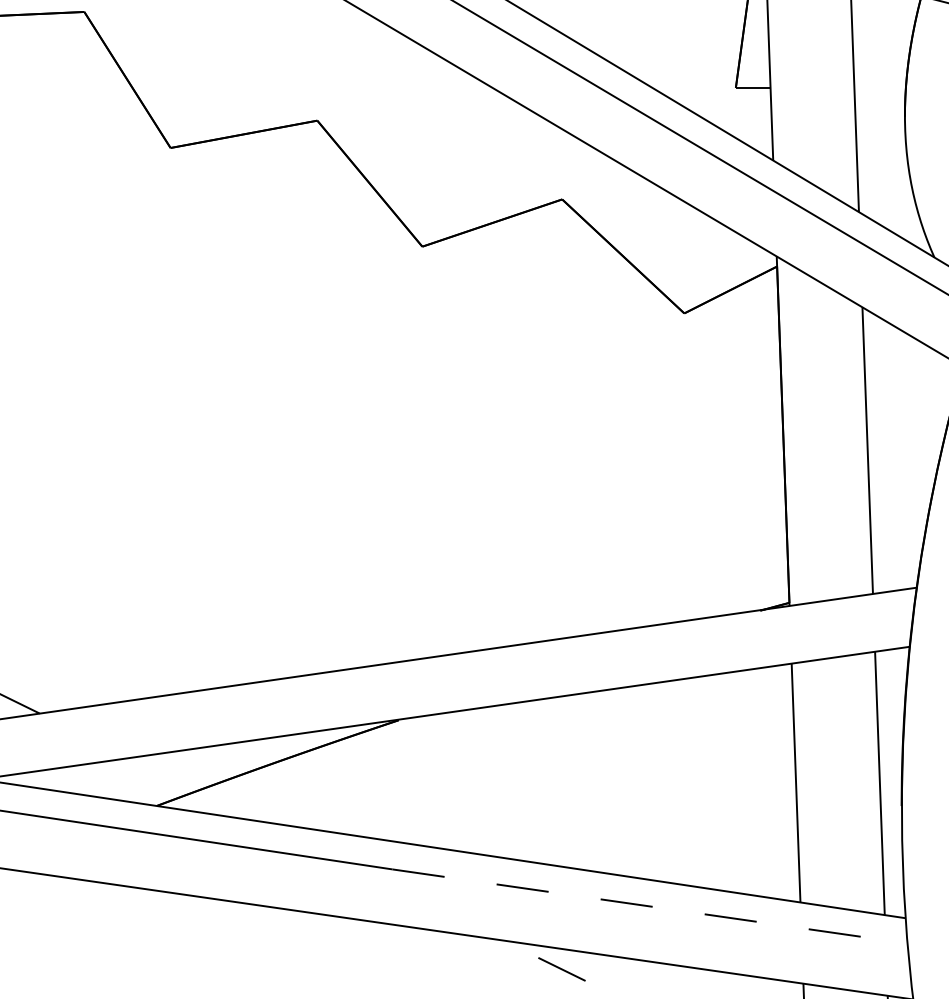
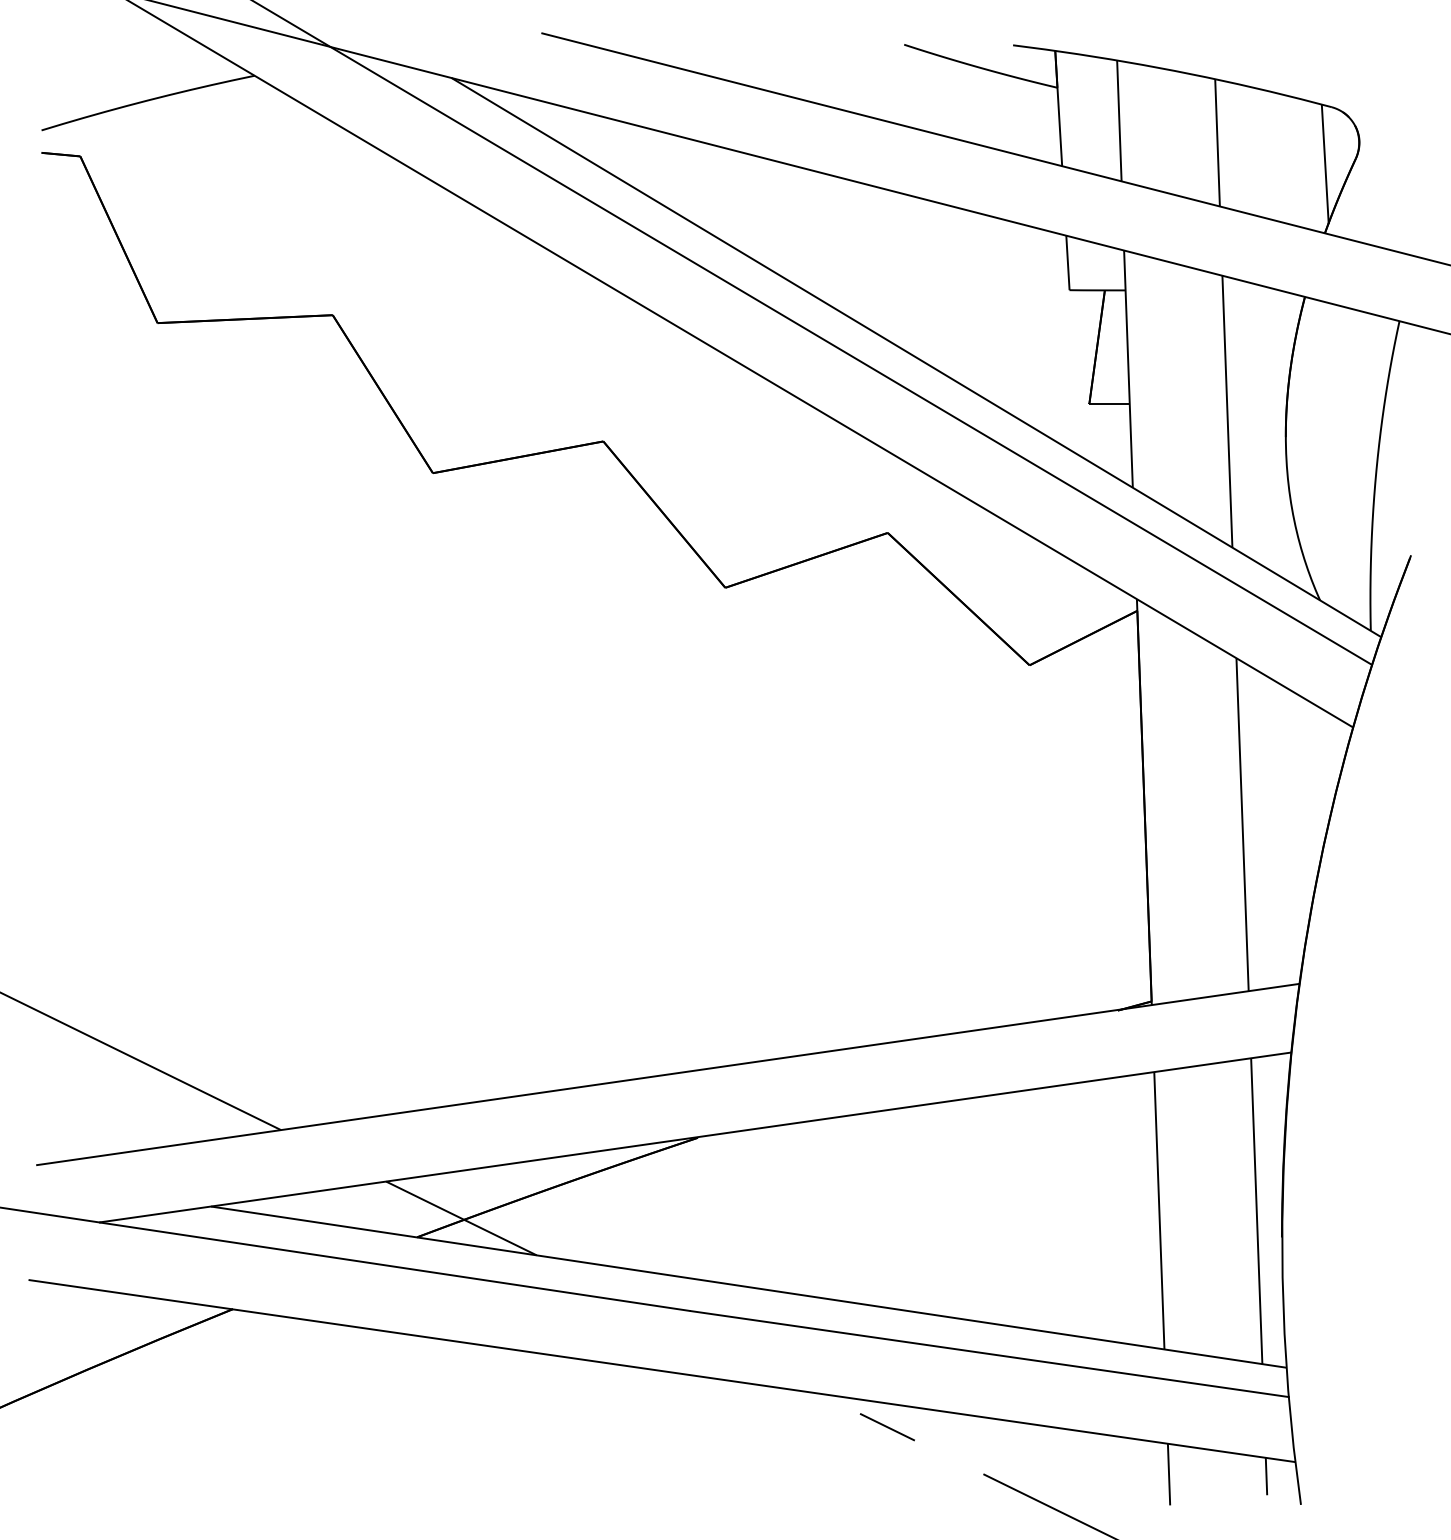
line: (195, 789) -> (461, 1218), added
line: (650, 906) -> (990, 1354), dashed -> solid

